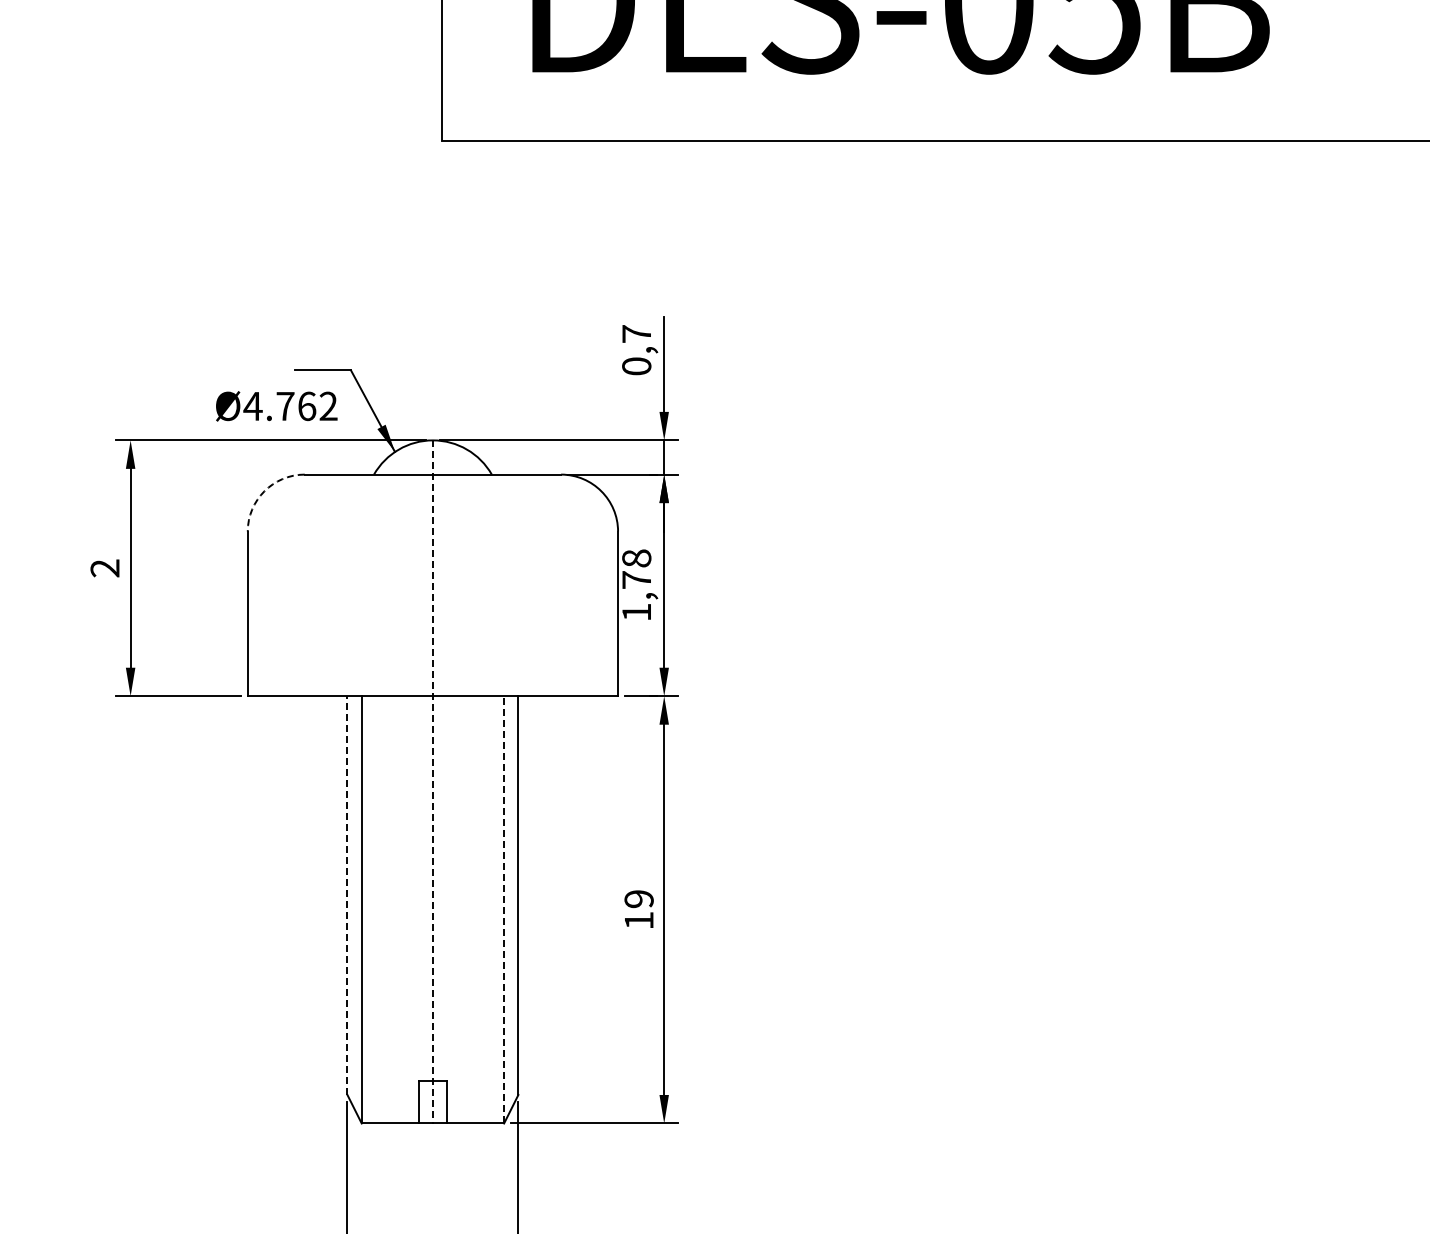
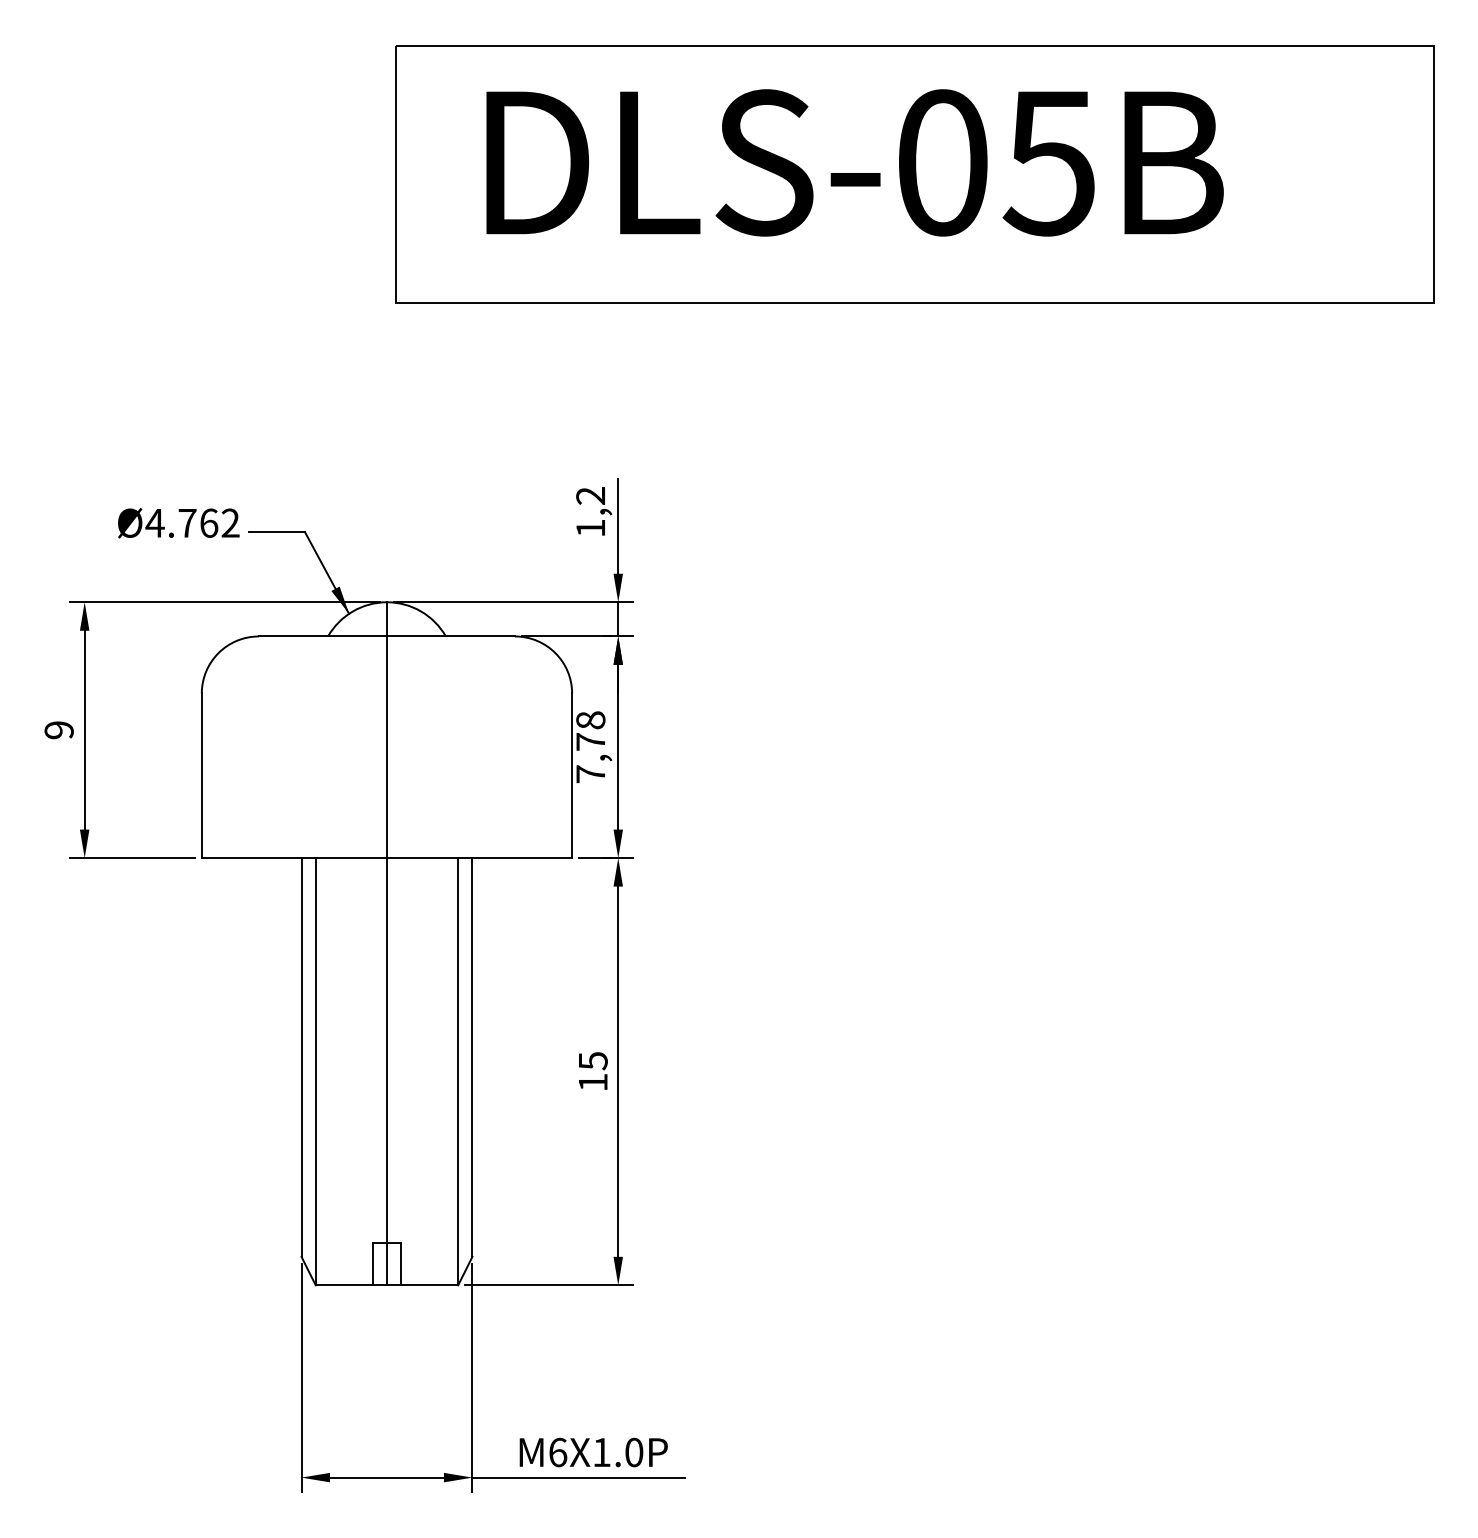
text: (636, 349) -> (590, 511), 0,7 -> 1,2
text: (276, 406) -> (178, 523), moved
arc: (264, 491) -> (218, 653), dashed -> solid
text: (105, 568) -> (59, 730), 2 -> 9
text: (636, 612) -> (590, 774), 1,78 -> 7,78
line: (432, 781) -> (386, 943), dashed -> solid
line: (347, 894) -> (301, 1056), dashed -> solid
text: (638, 899) -> (592, 1061), 19 -> 15
line: (504, 909) -> (458, 1071), dashed -> solid

